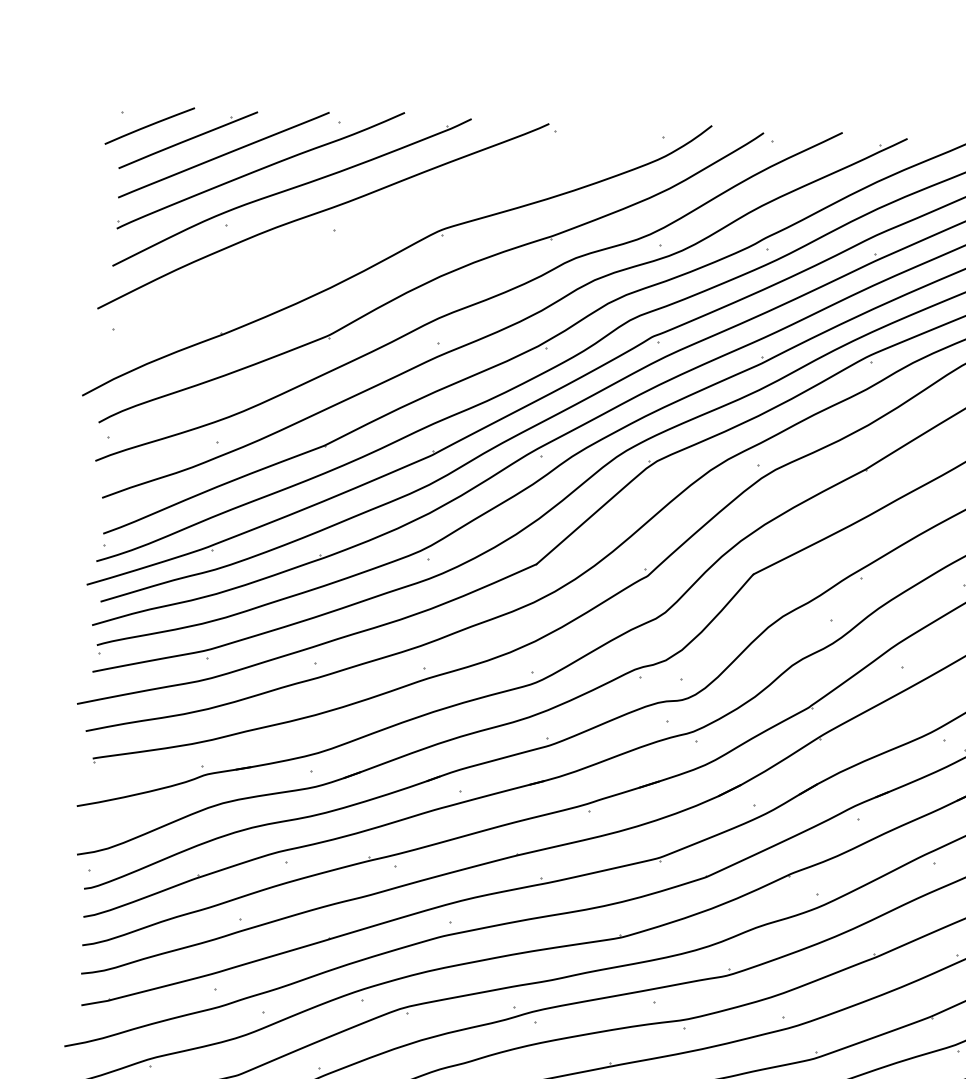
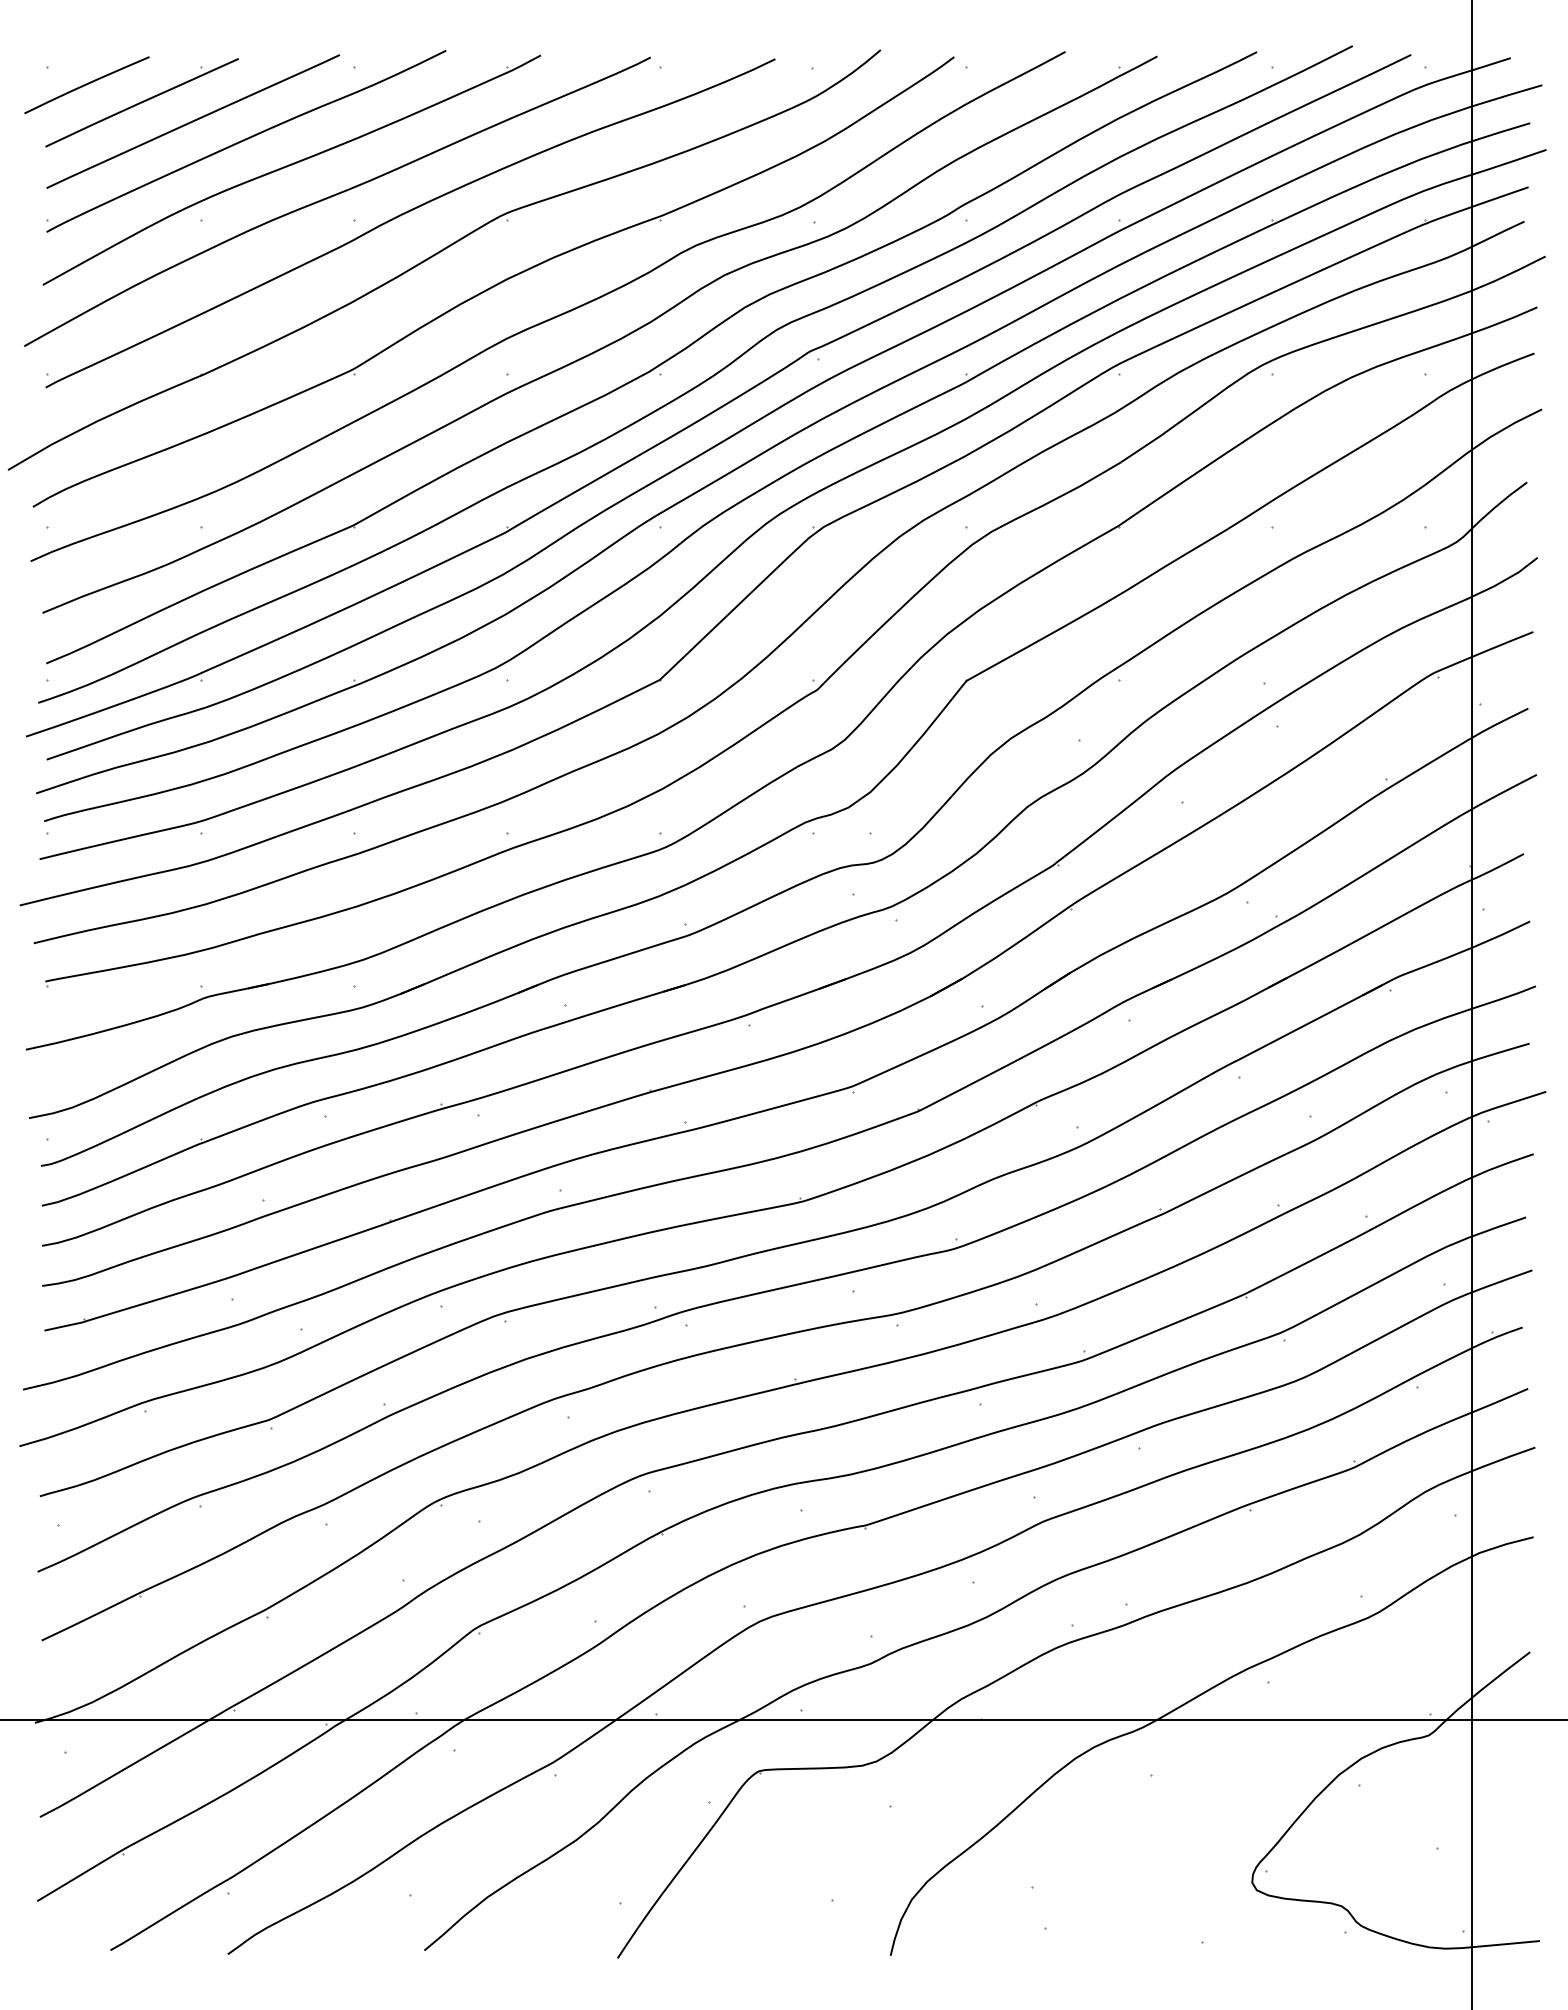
curve: (371, 226) -> (406, 213), added

